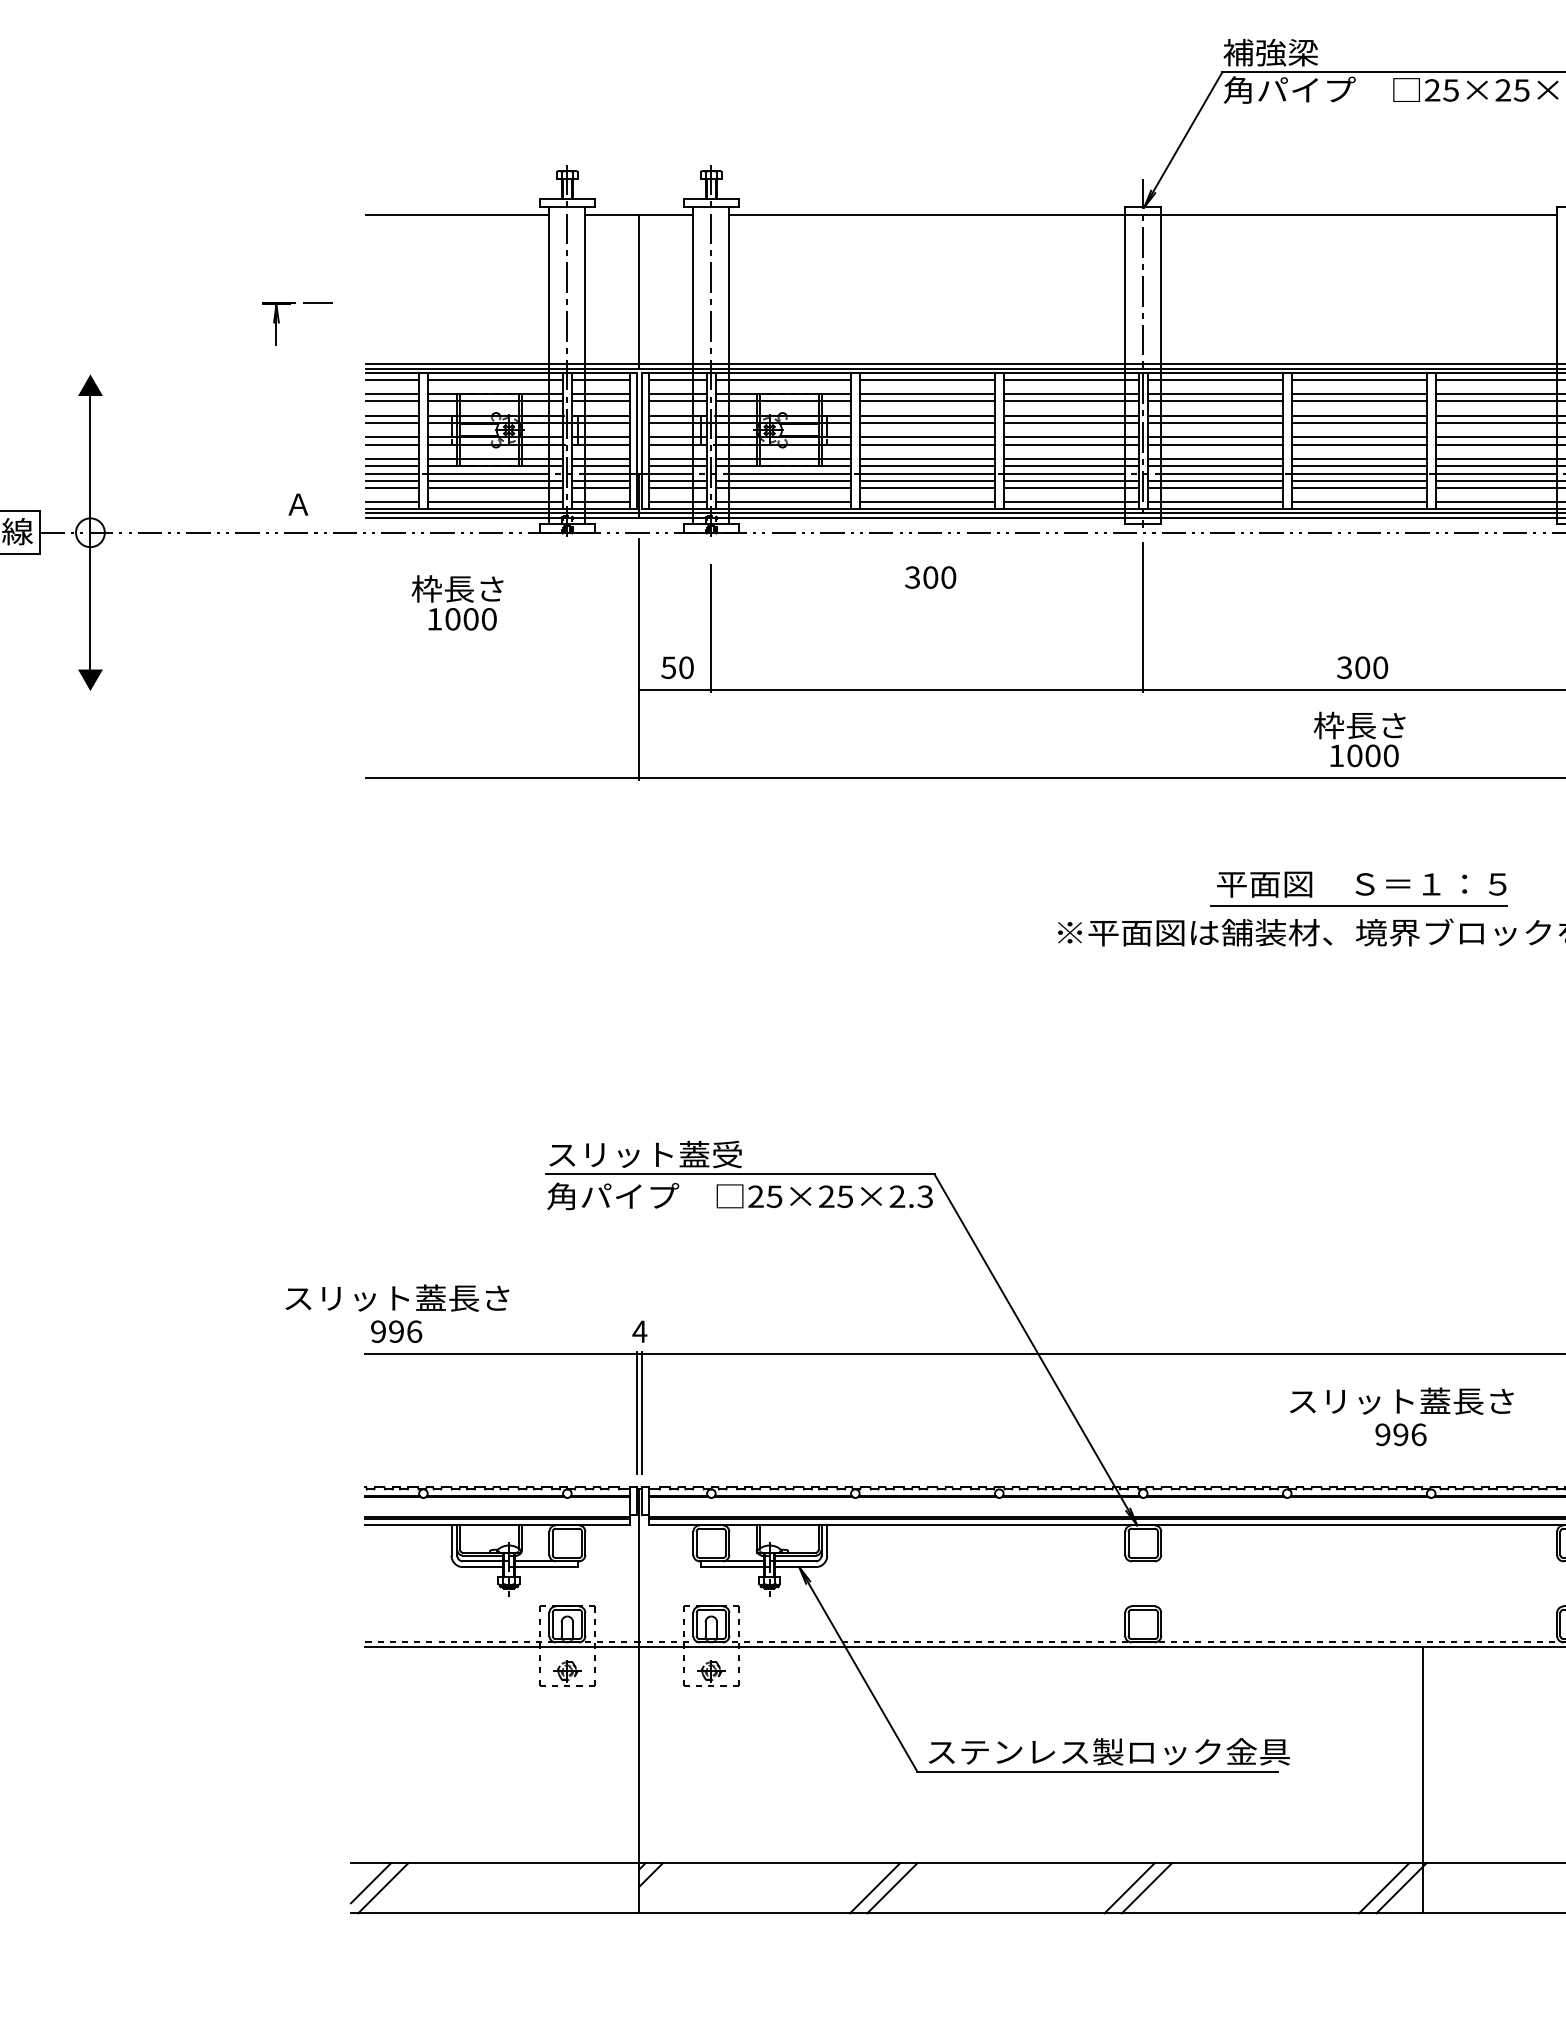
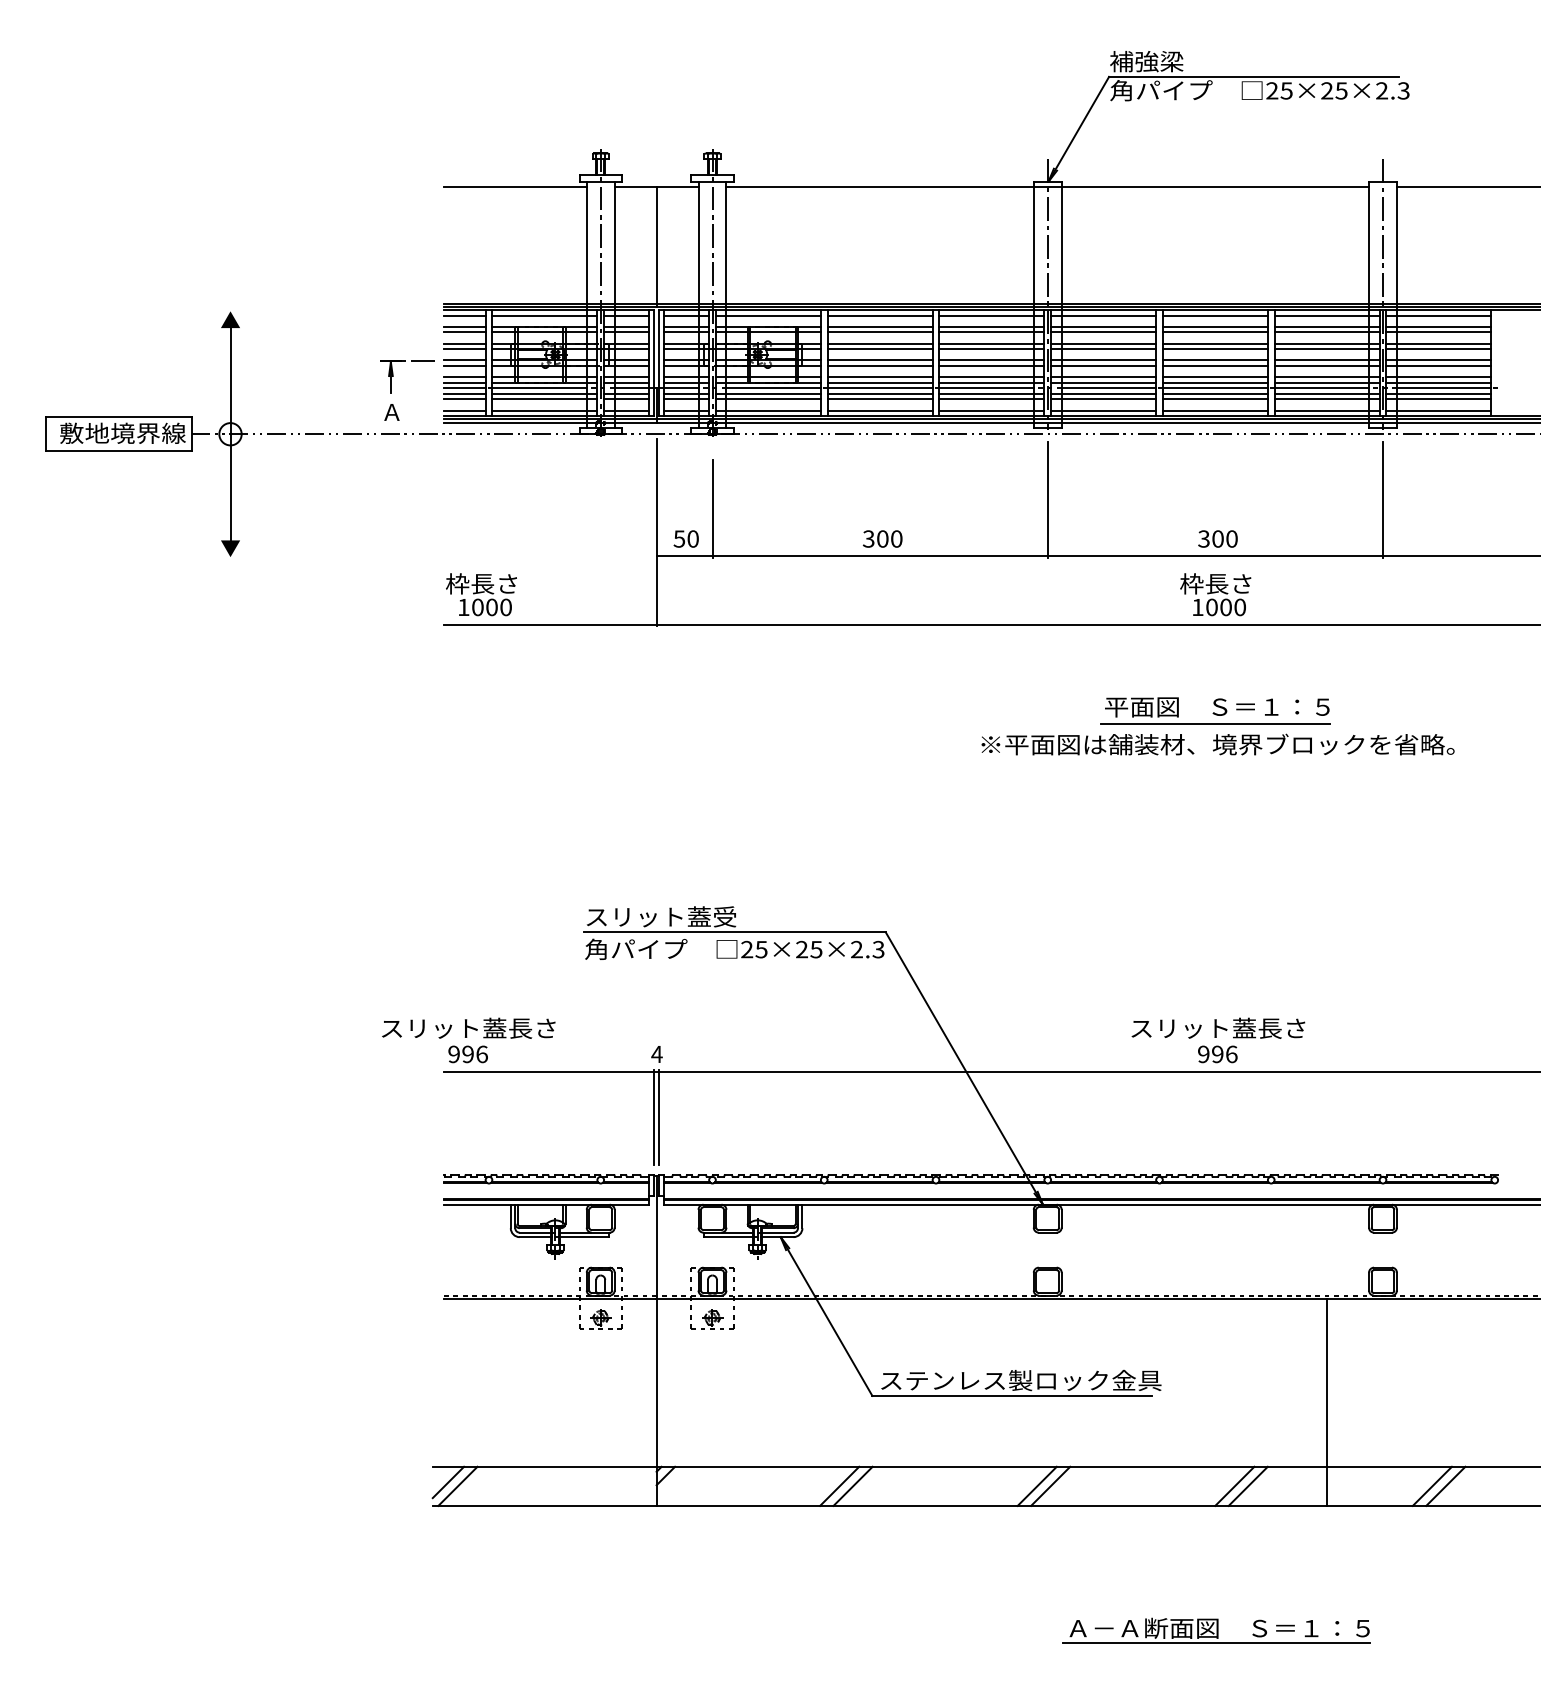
part: (279, 323) -> (393, 376), moved
text: (930, 576) -> (882, 538), moved
text: (457, 602) -> (481, 594), moved
text: (1401, 1416) -> (1218, 1040), moved
line: (1422, 1780) -> (1326, 1402), moved

